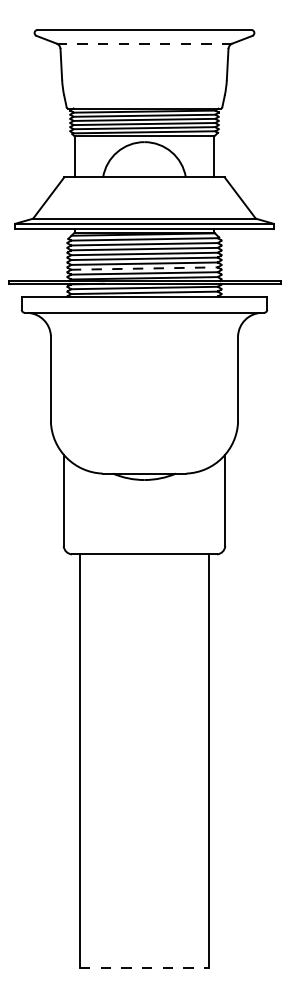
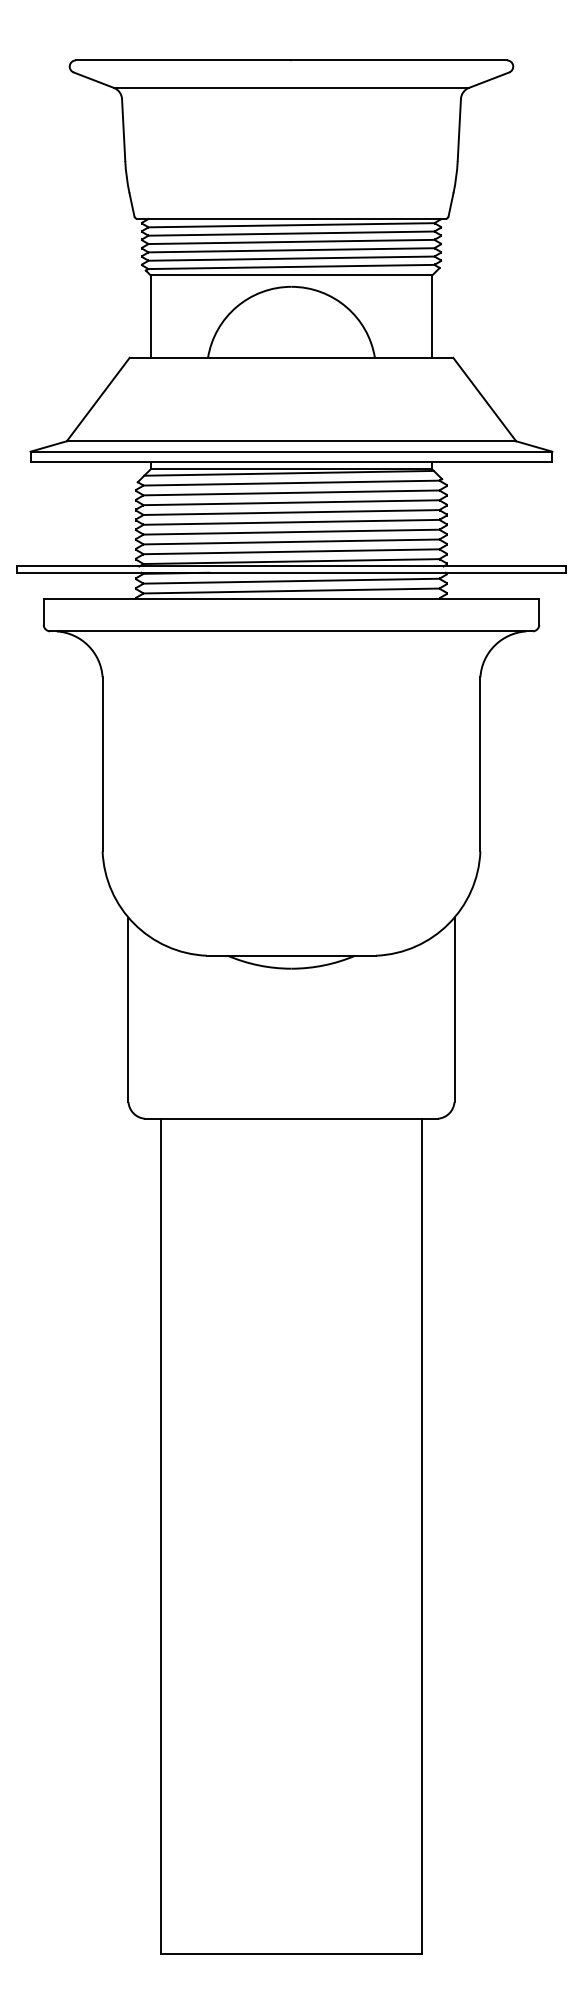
line: (144, 43) -> (291, 87), dashed -> solid
line: (144, 268) -> (291, 541), dashed -> solid
line: (144, 968) -> (291, 1954), dashed -> solid

